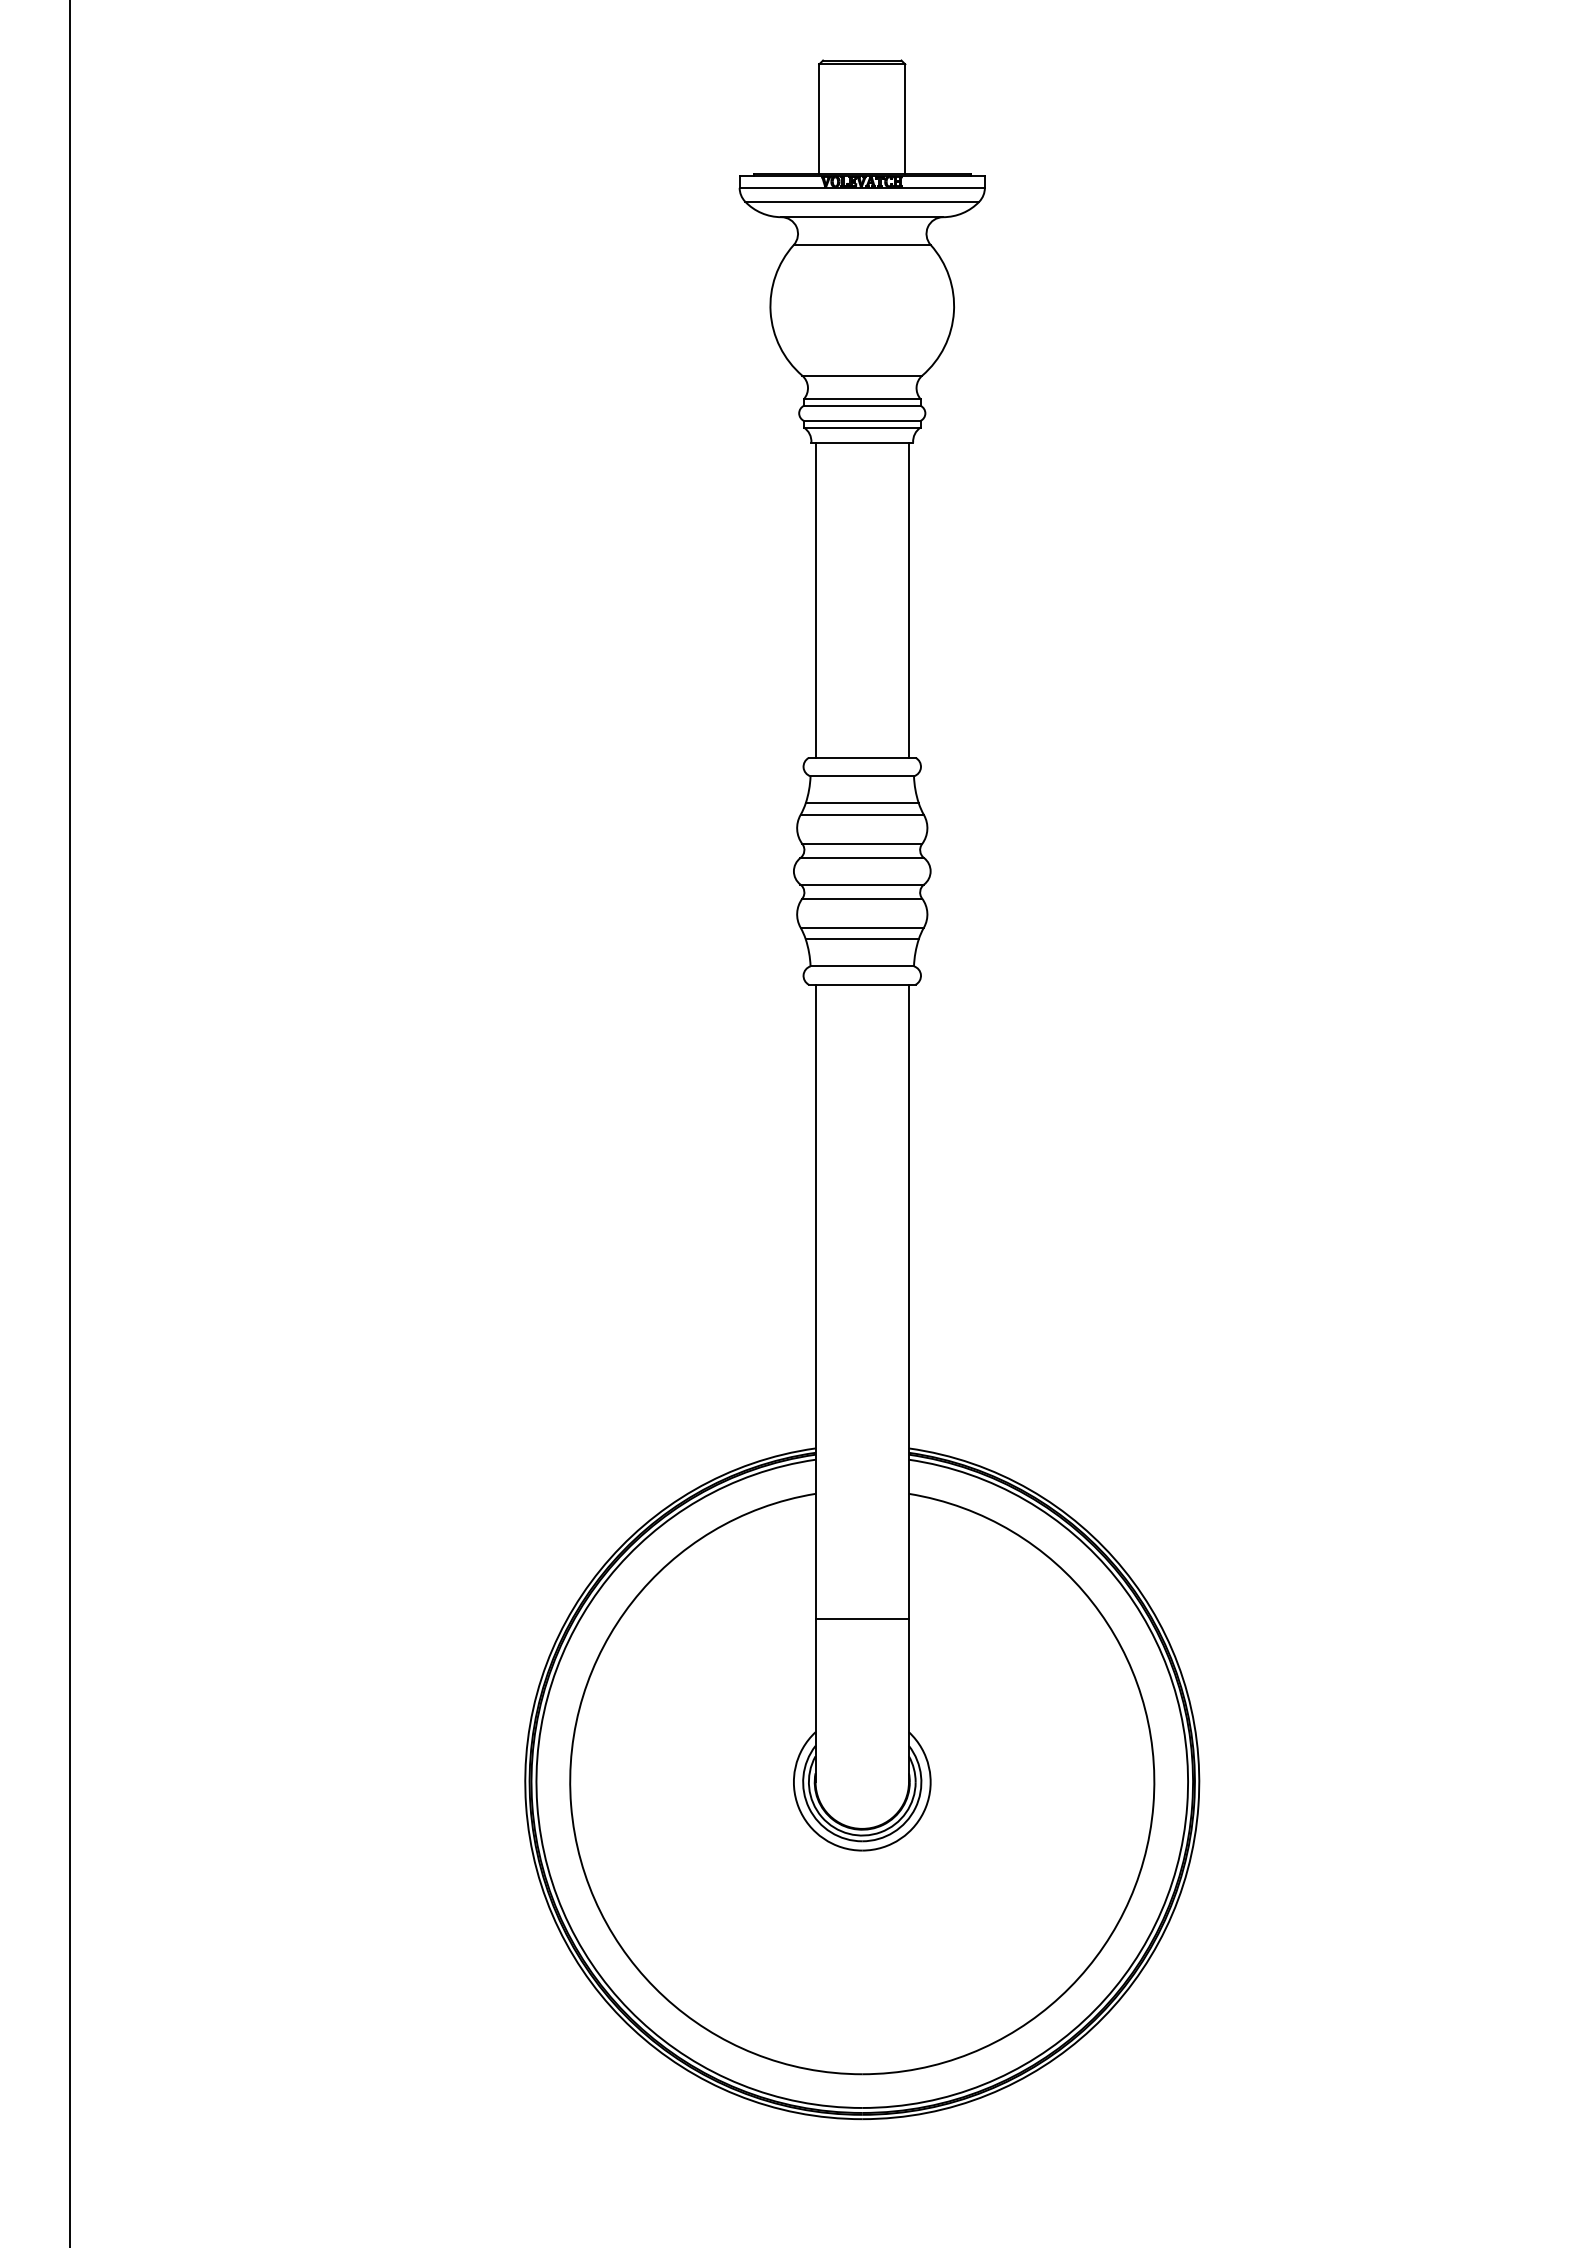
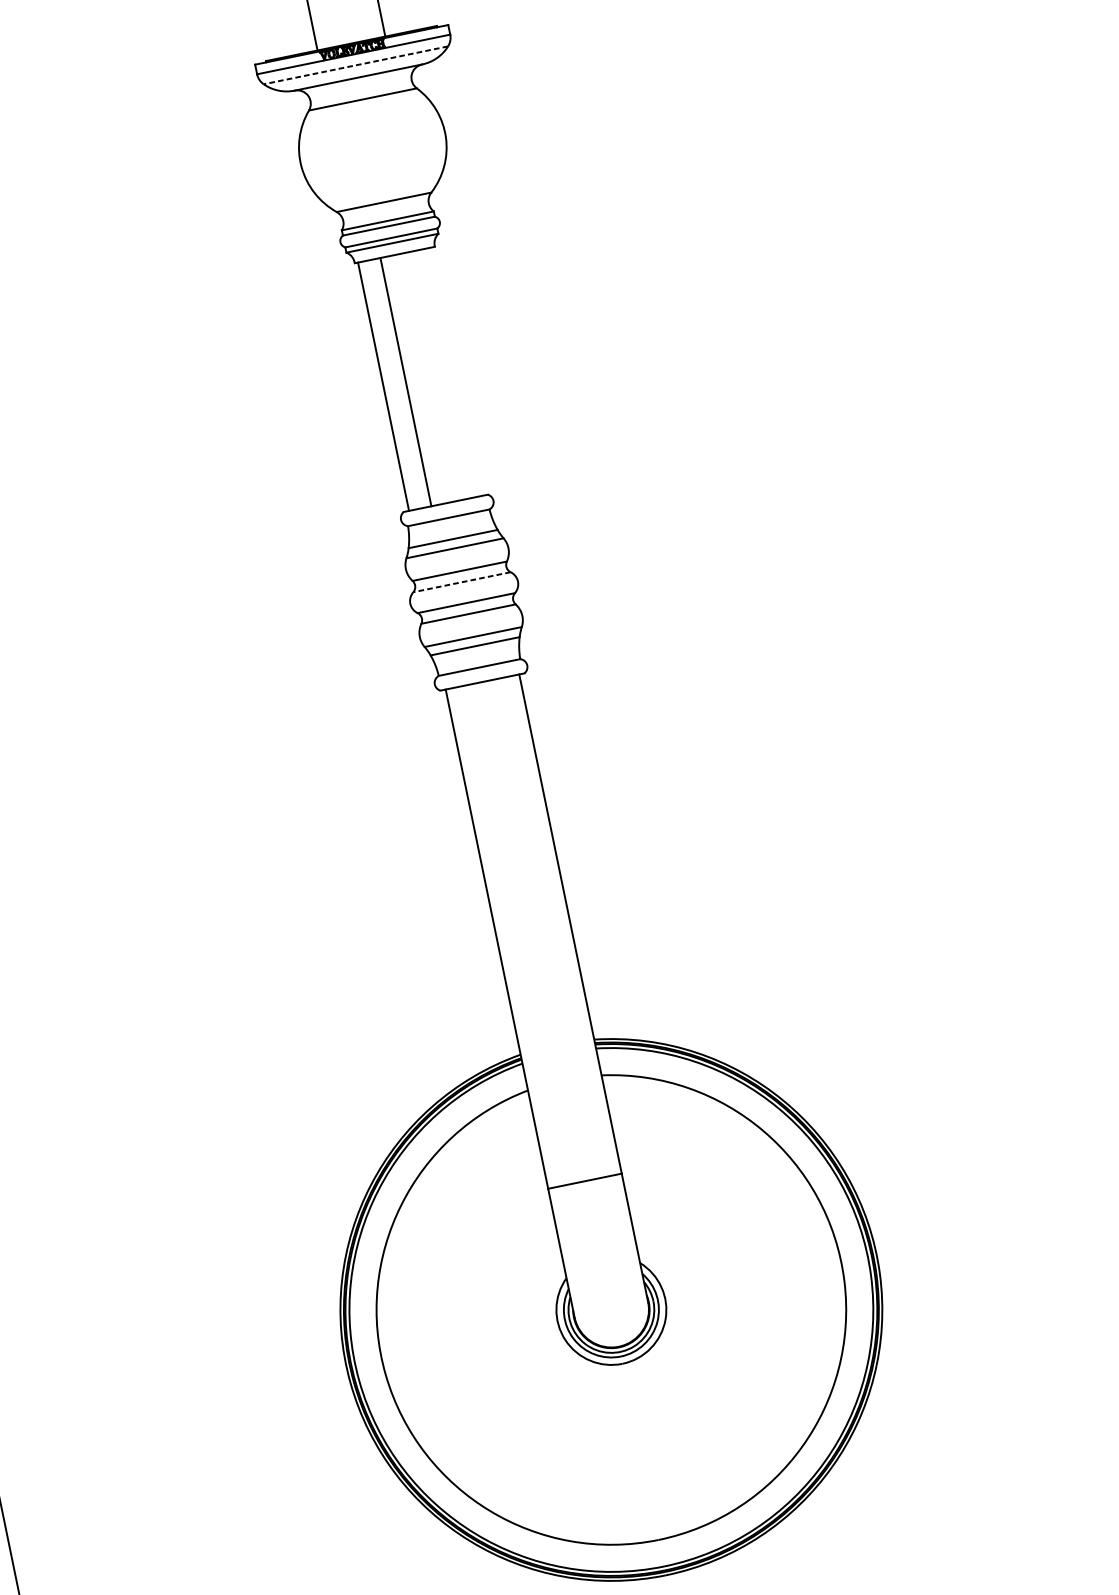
line: (861, 201) -> (355, 65), solid -> dashed
line: (908, 599) -> (405, 381), moved
line: (862, 858) -> (462, 582), solid -> dashed

